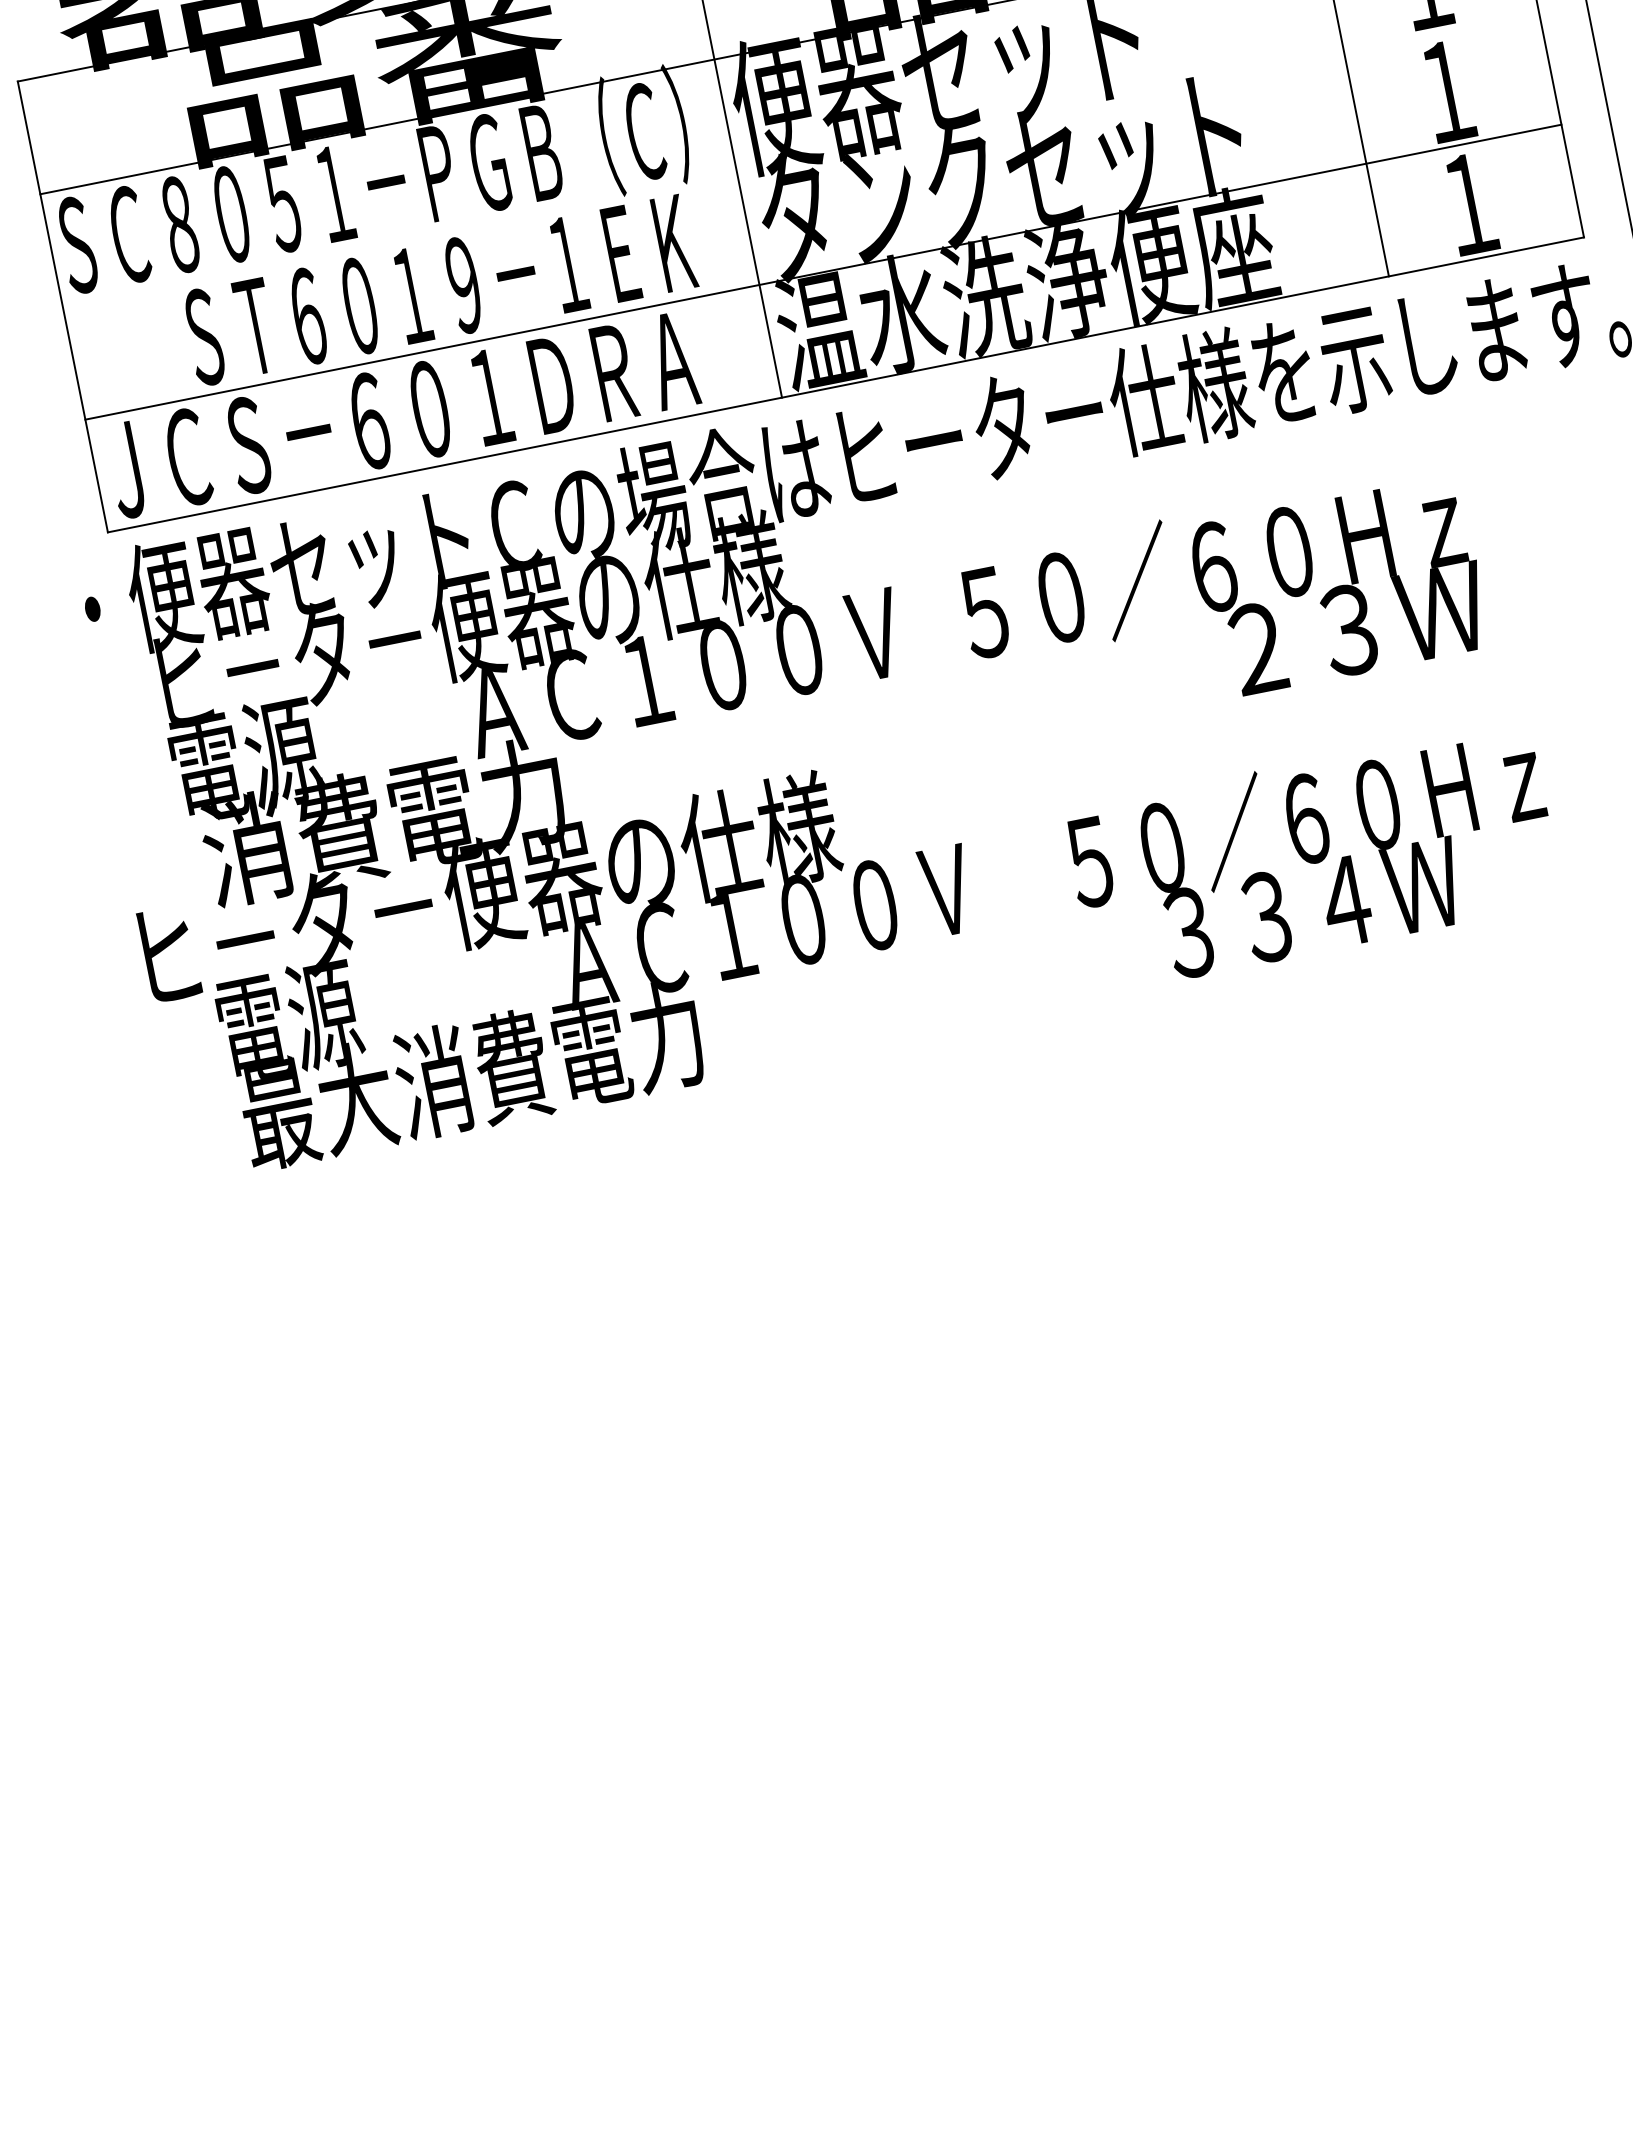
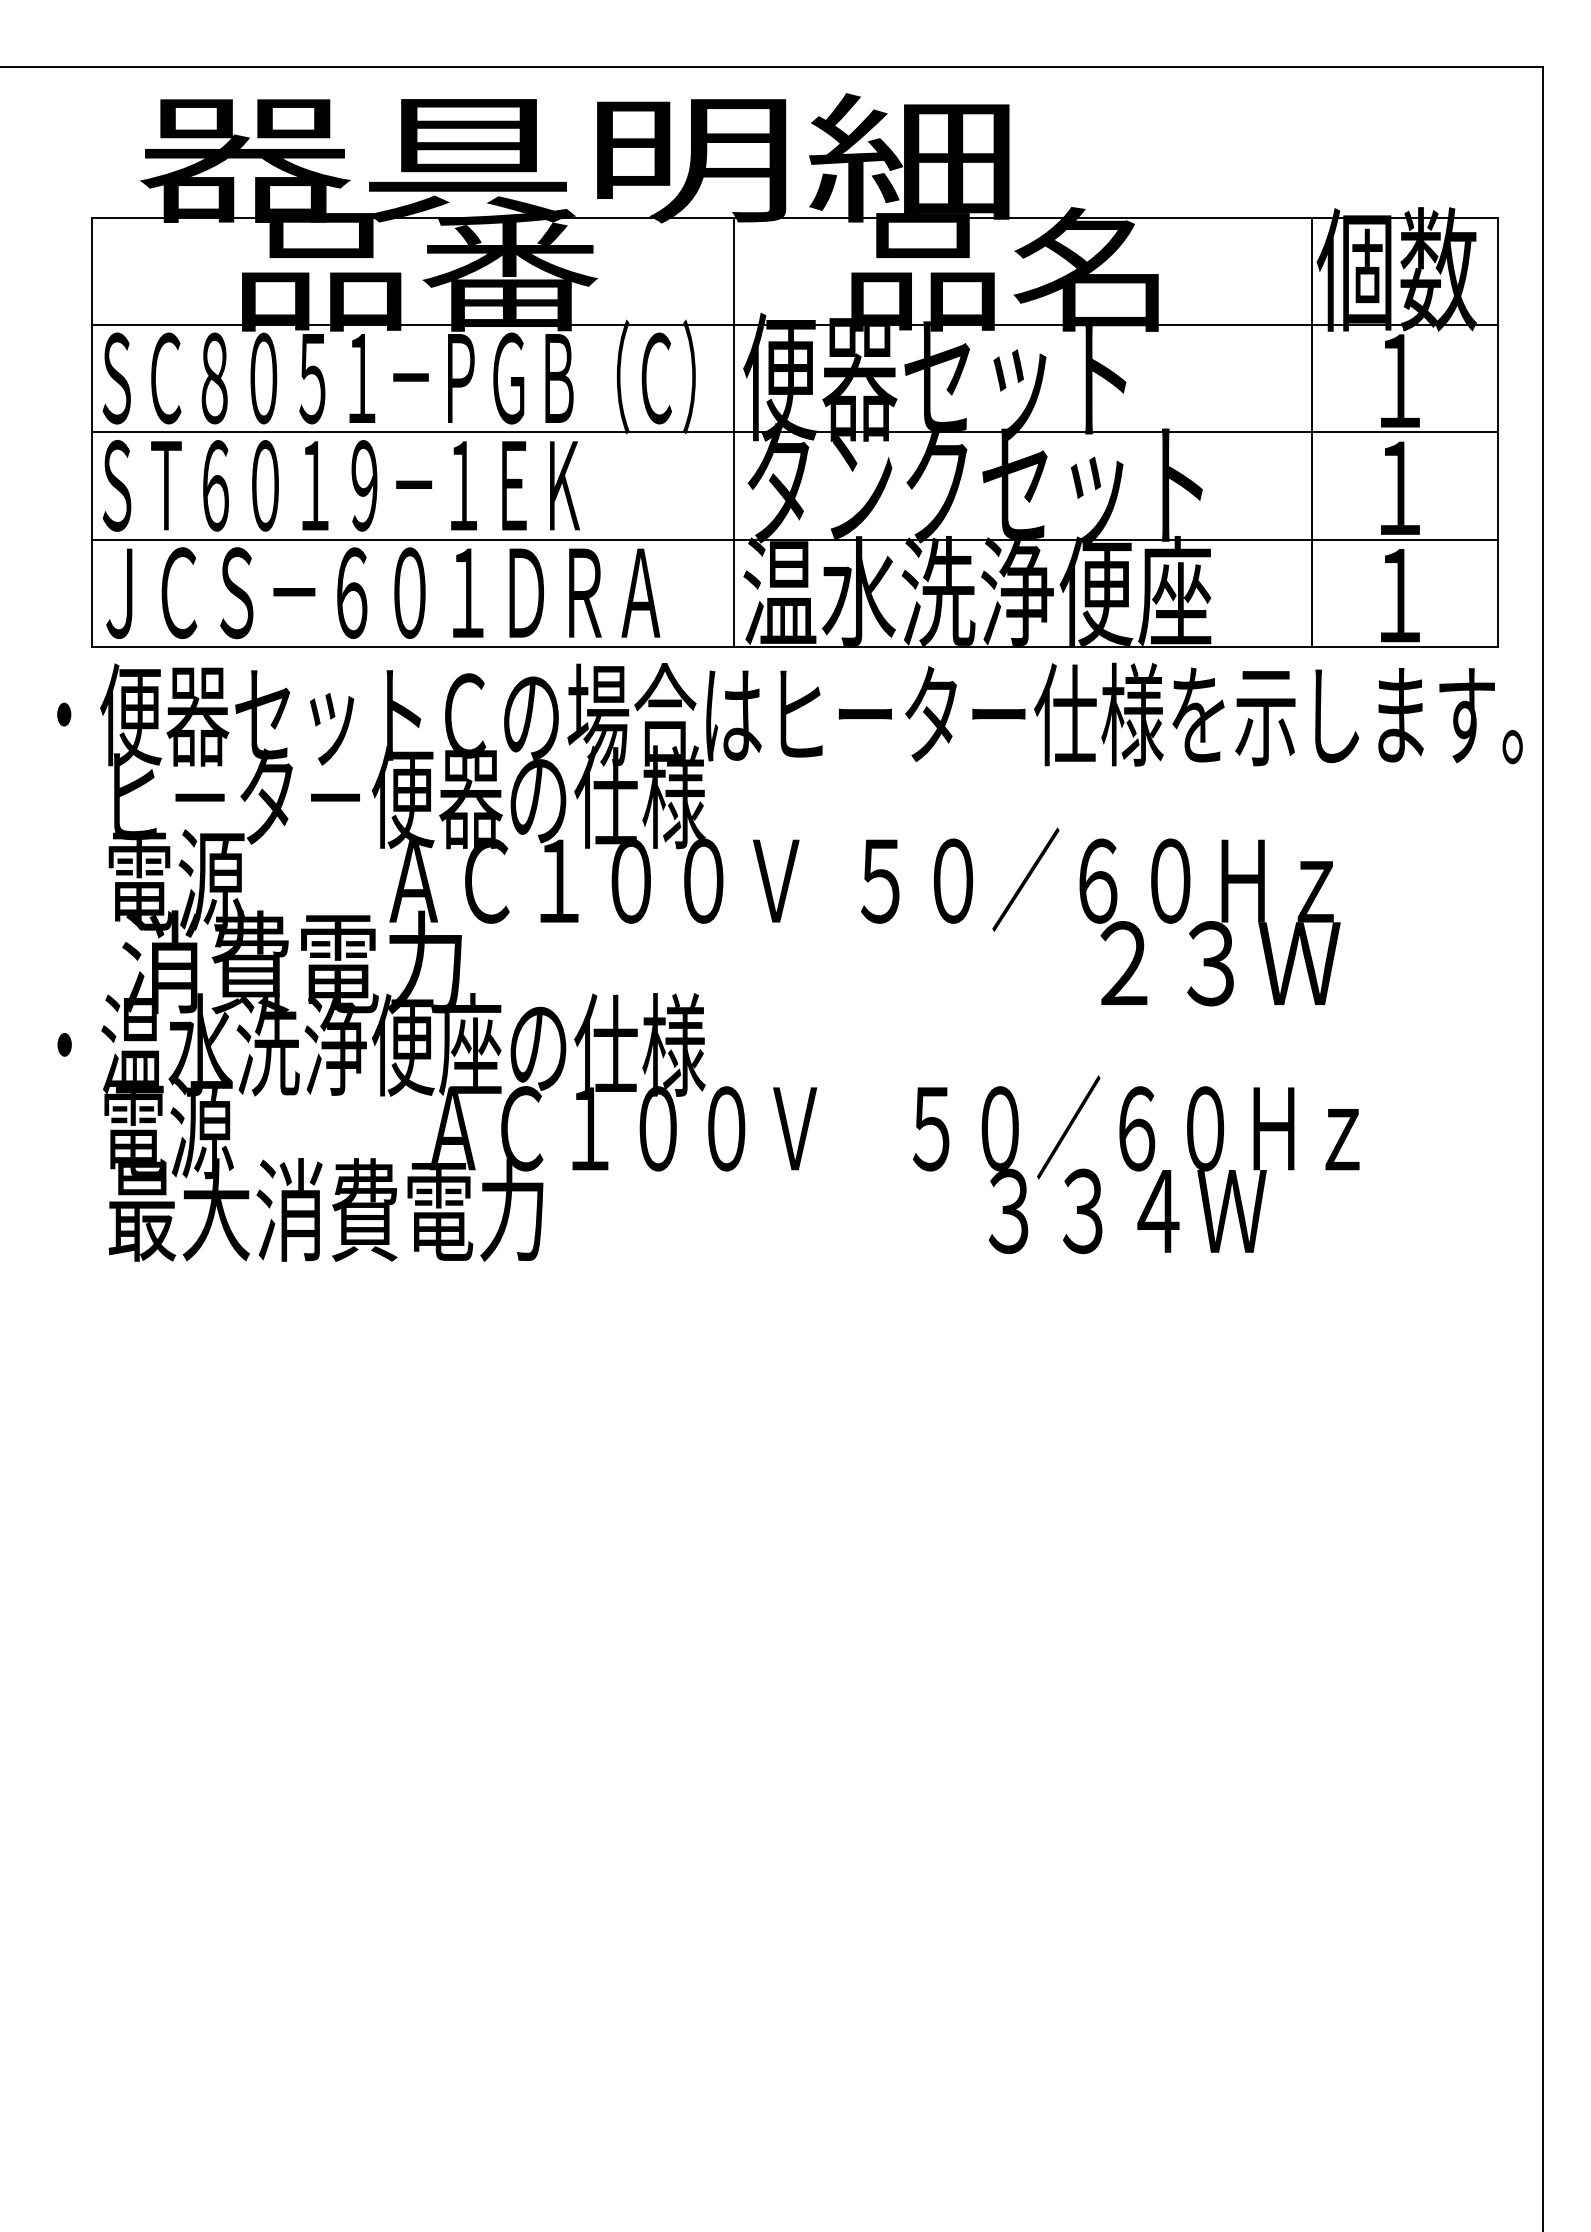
line: (800, 159) -> (794, 432), added
text: (438, 289) -> (340, 485), moved
text: (489, 890) -> (376, 1044), ヒ－タ－便器の仕様 -> ・温水洗浄便座の仕様

